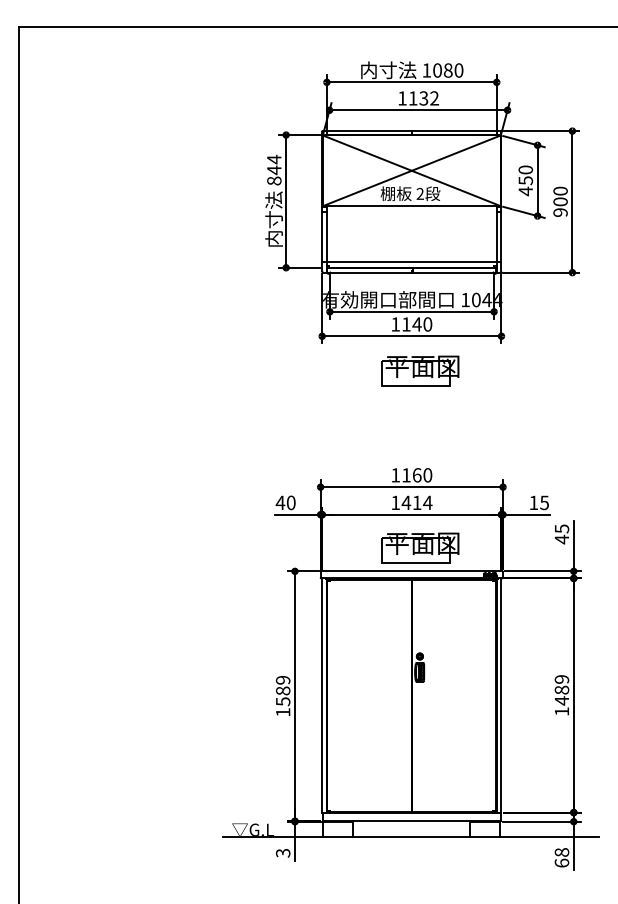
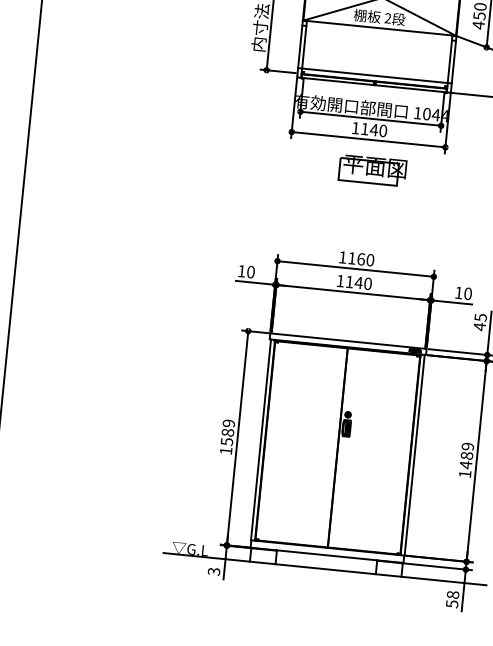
text: (280, 502) -> (241, 270), 40 -> 10
text: (416, 502) -> (358, 282), 1414 -> 1140
text: (544, 502) -> (468, 293), 15 -> 10
part: (420, 547) -> (357, 321), removed
text: (561, 862) -> (451, 603), 68 -> 58

